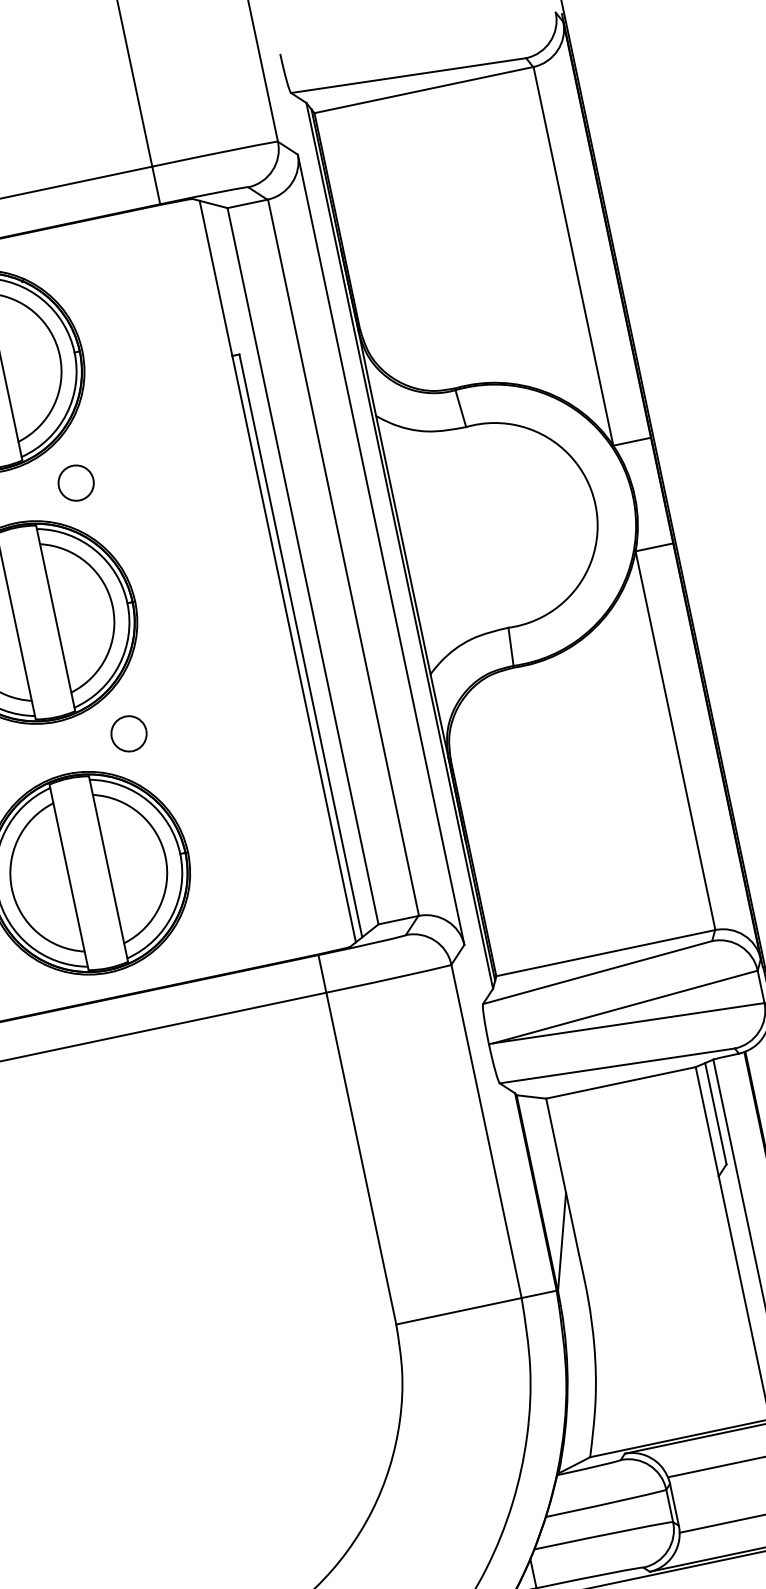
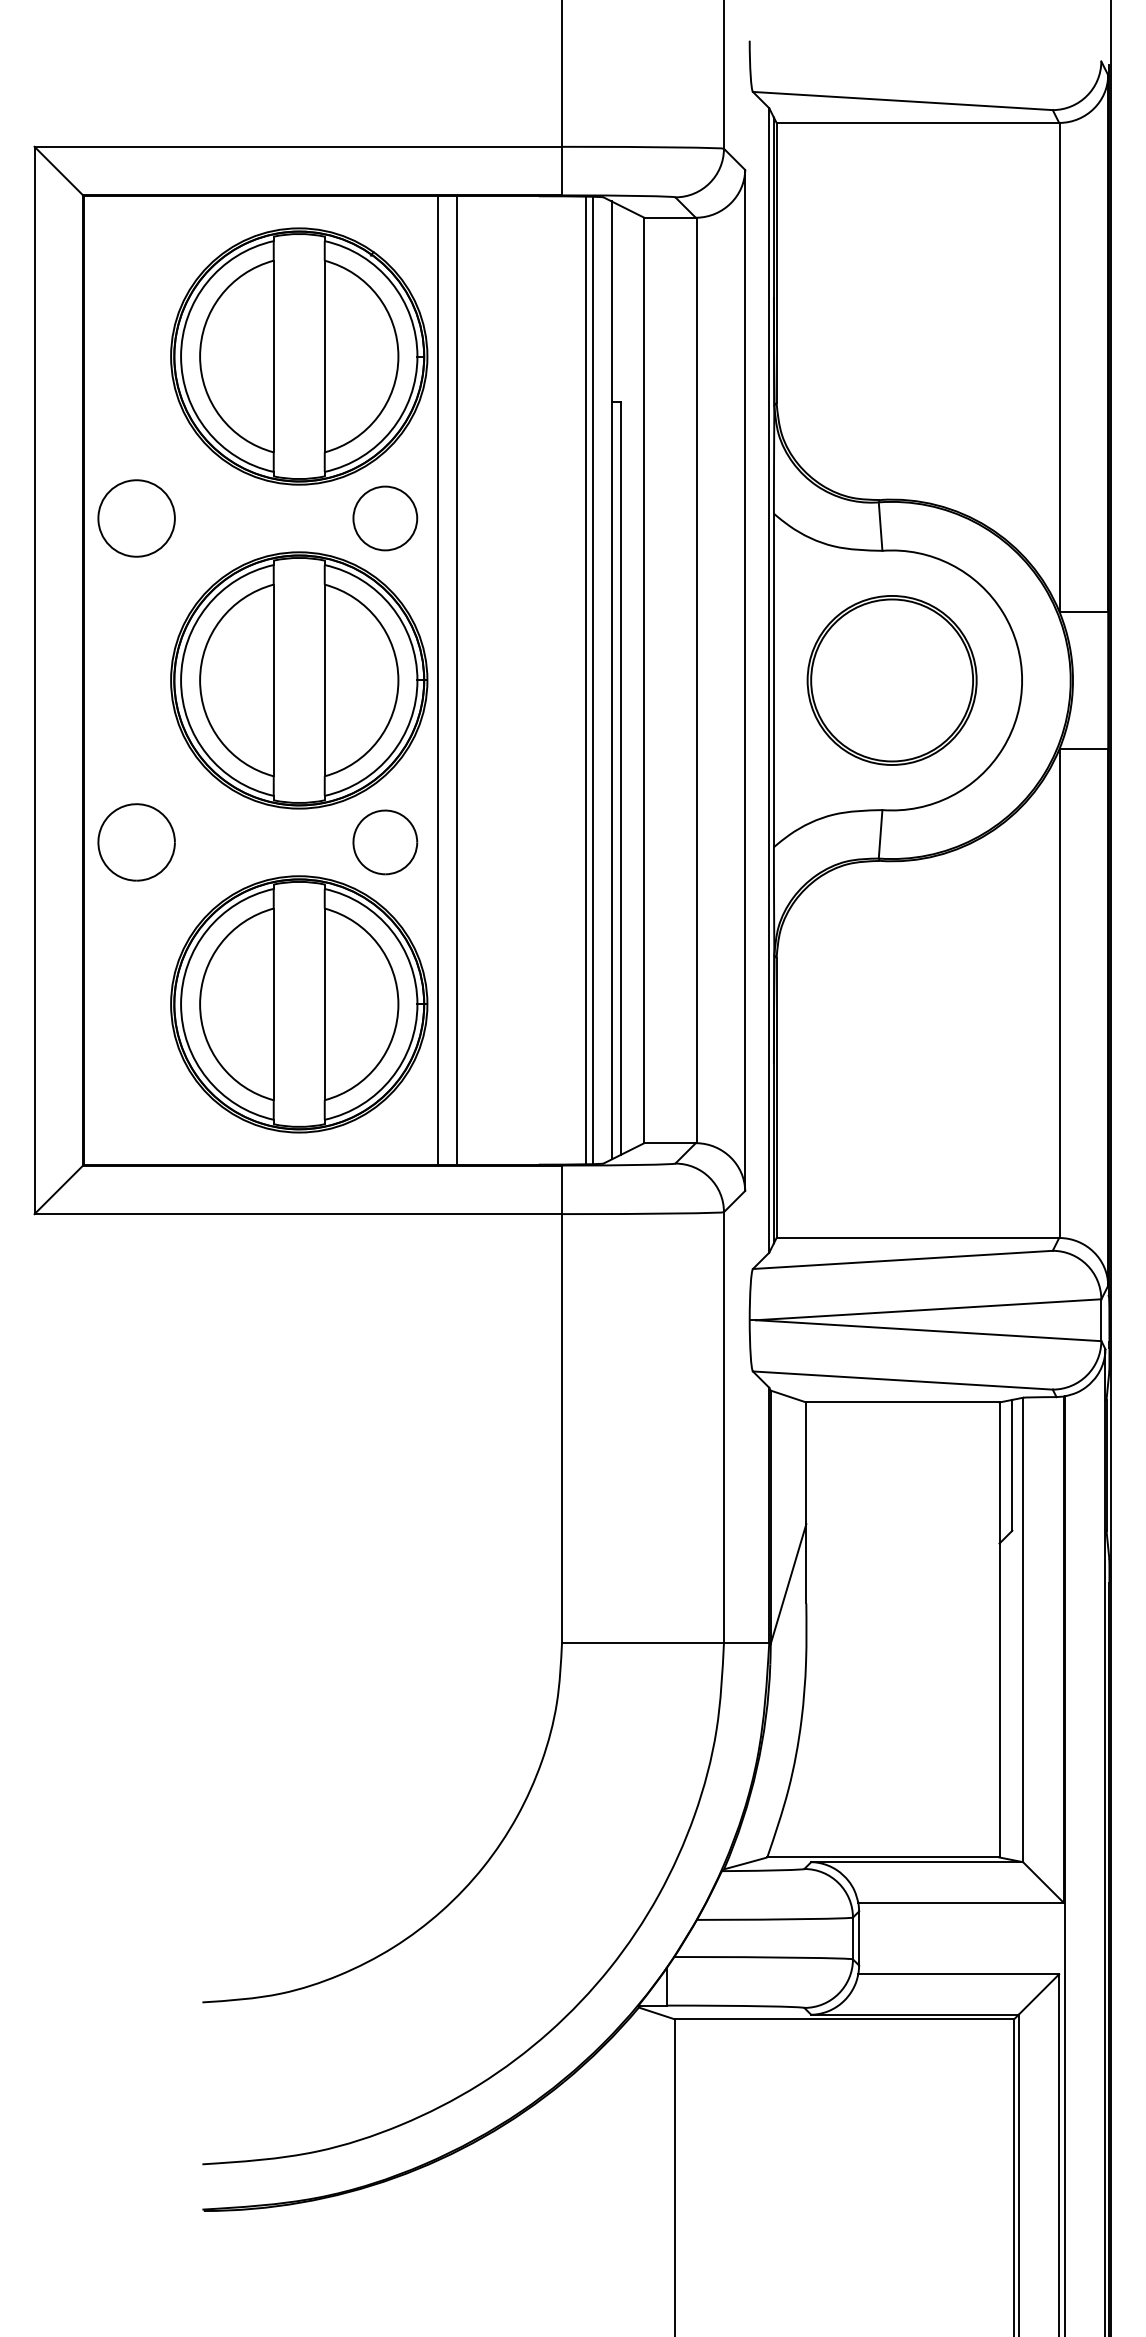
circle: (76, 483) -> (385, 518), size x1.43
part: (494, 525) -> (891, 680), added
line: (262, 574) -> (592, 680), added
line: (258, 575) -> (586, 680), added
line: (157, 596) -> (456, 680), added
line: (143, 599) -> (438, 680), added
part: (129, 733) -> (385, 842), size x1.43

